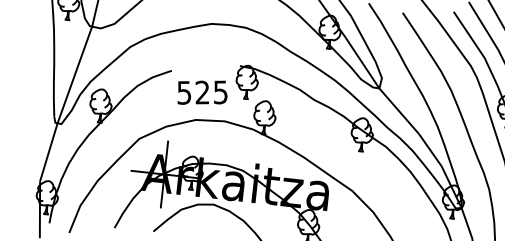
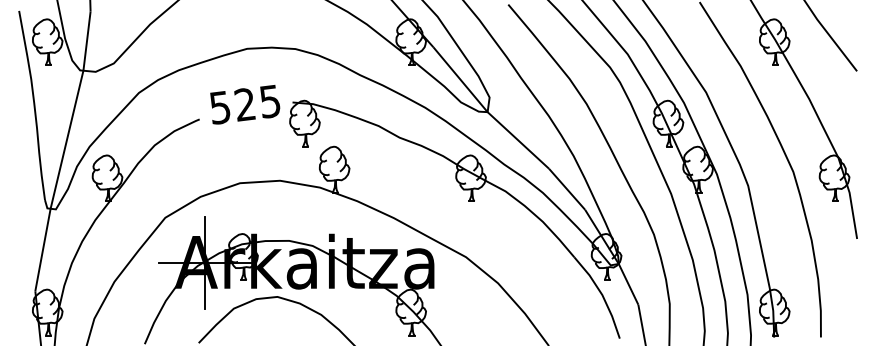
text: (202, 92) -> (245, 104), moved

